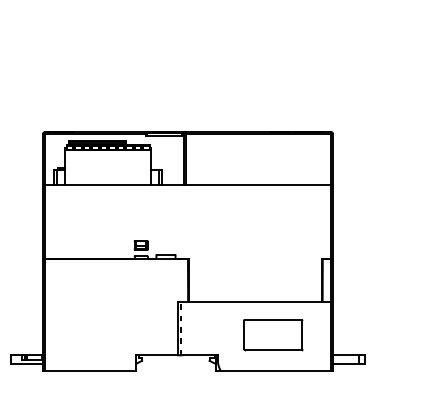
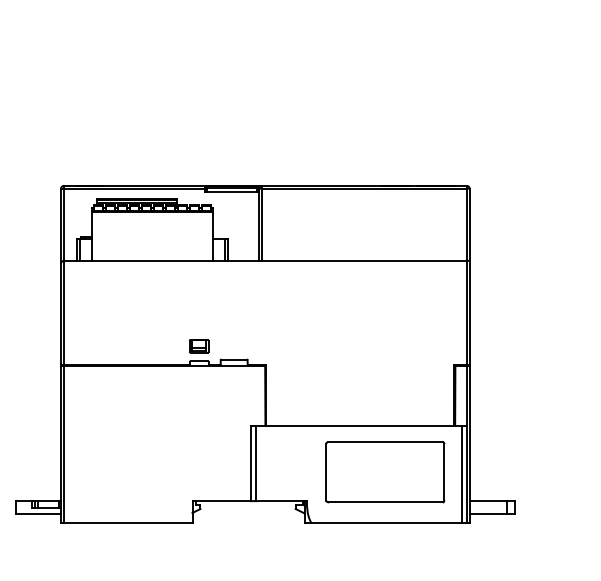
line: (181, 328) -> (255, 463), dashed -> solid
part: (273, 334) -> (385, 472), size x1.43
line: (327, 336) -> (461, 474), added

